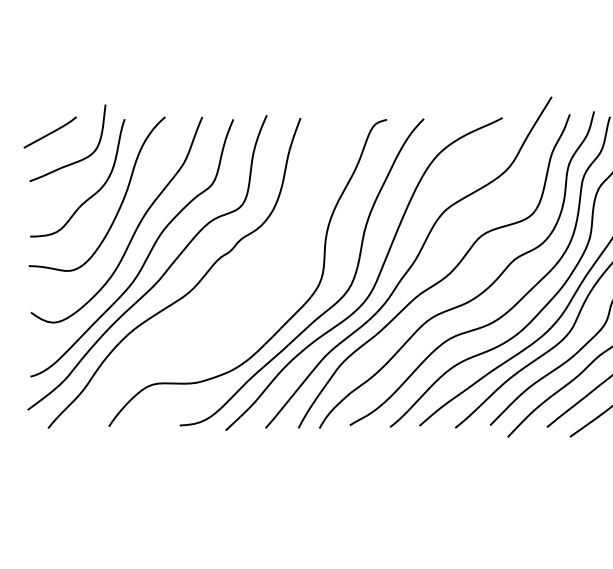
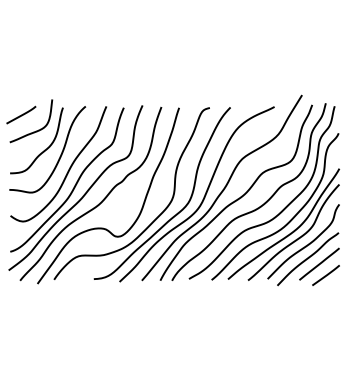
curve: (197, 333) -> (103, 227), added

